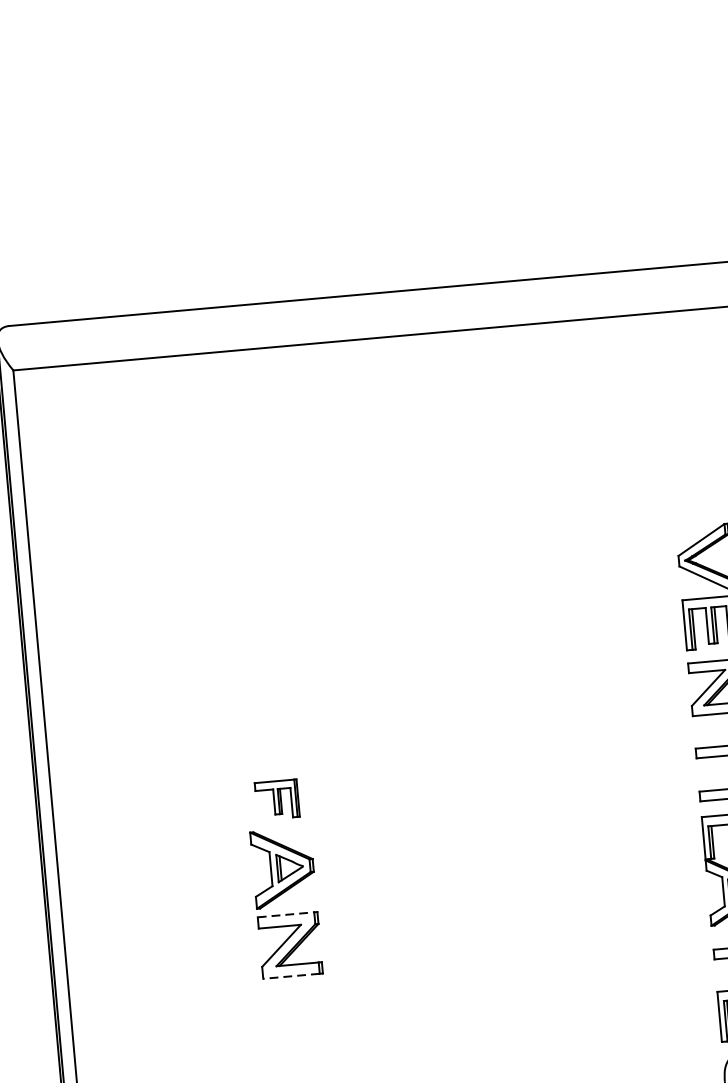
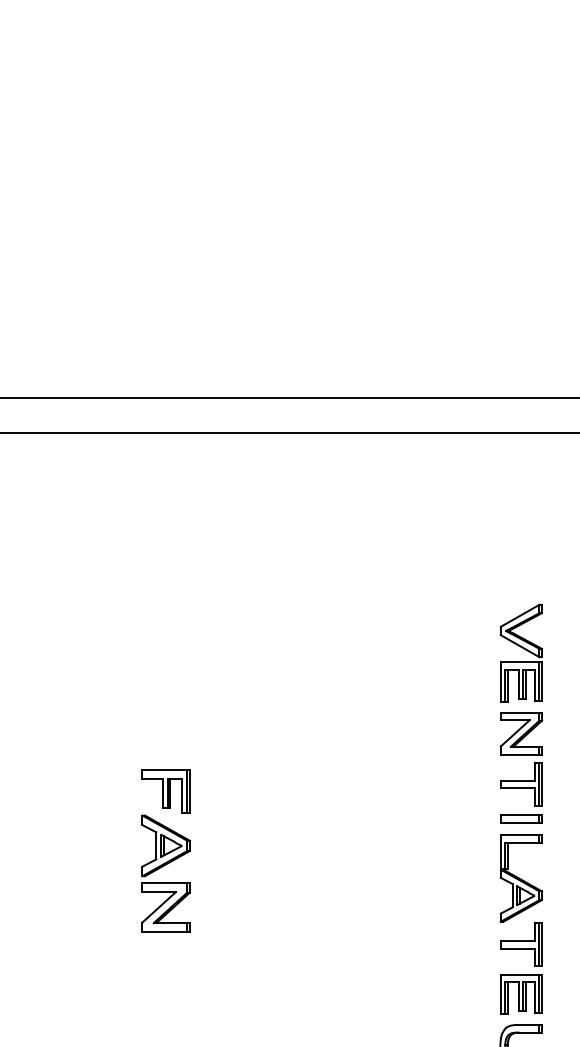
part: (276, 799) -> (165, 791), size x1.43
line: (285, 915) -> (164, 883), dashed -> solid
line: (291, 976) -> (164, 932), dashed -> solid

